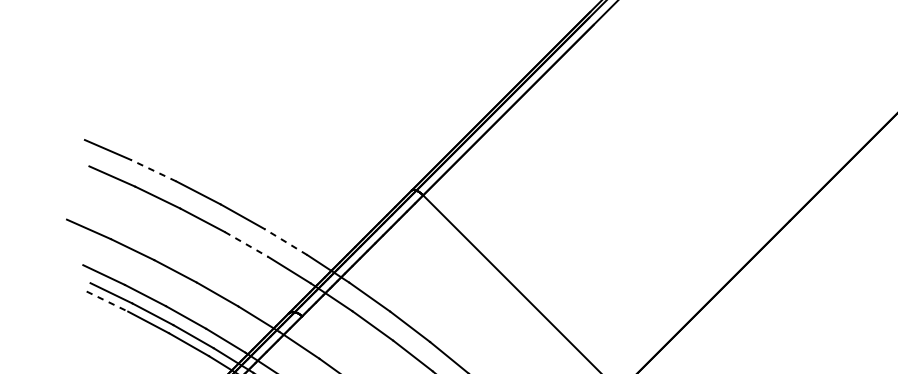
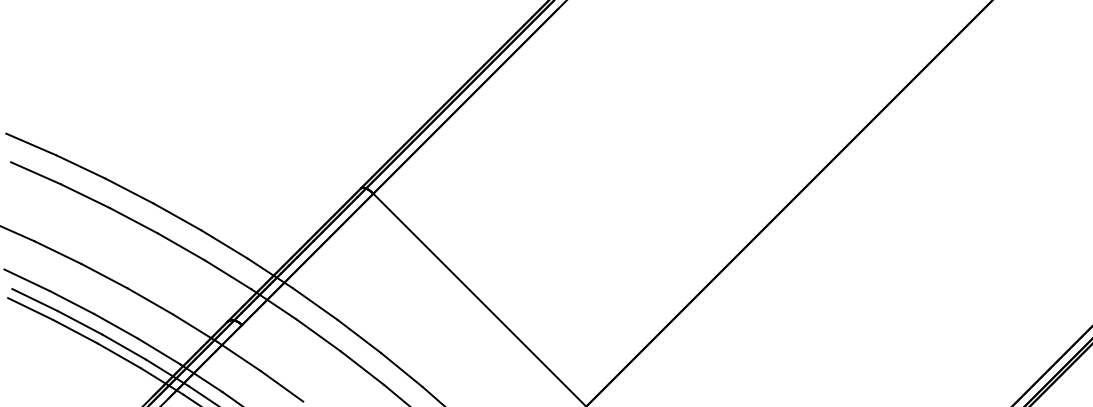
line: (153, 170) -> (80, 166), dashed -> solid
line: (286, 242) -> (224, 244), dashed -> solid
line: (247, 244) -> (182, 247), dashed -> solid
line: (108, 302) -> (31, 309), dashed -> solid

